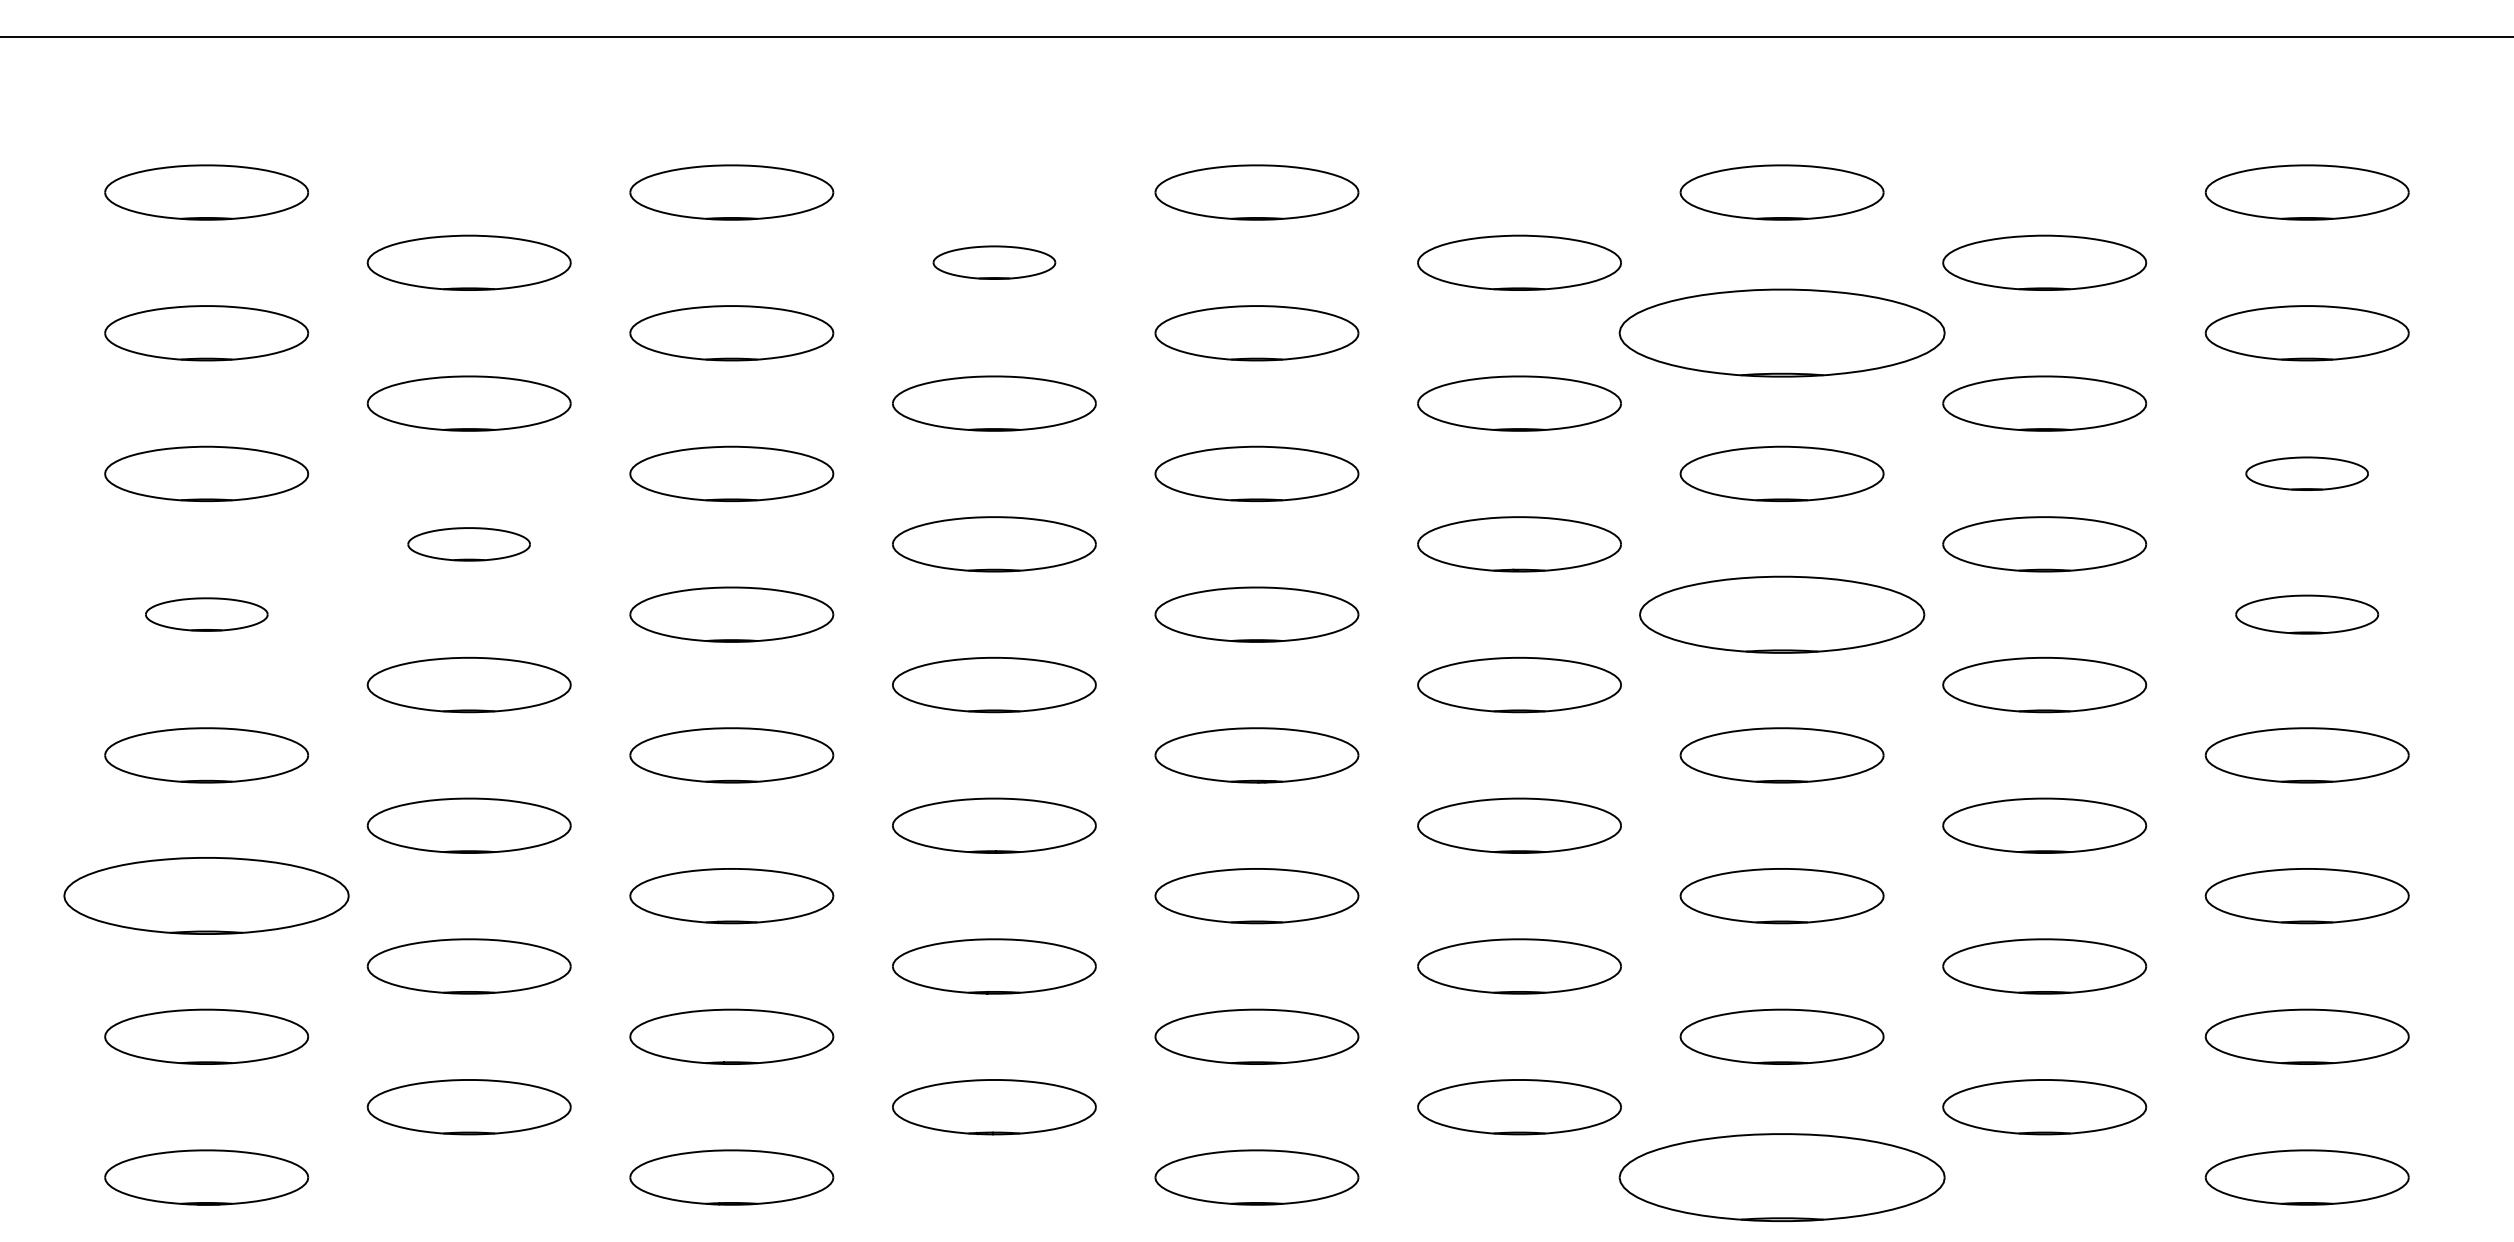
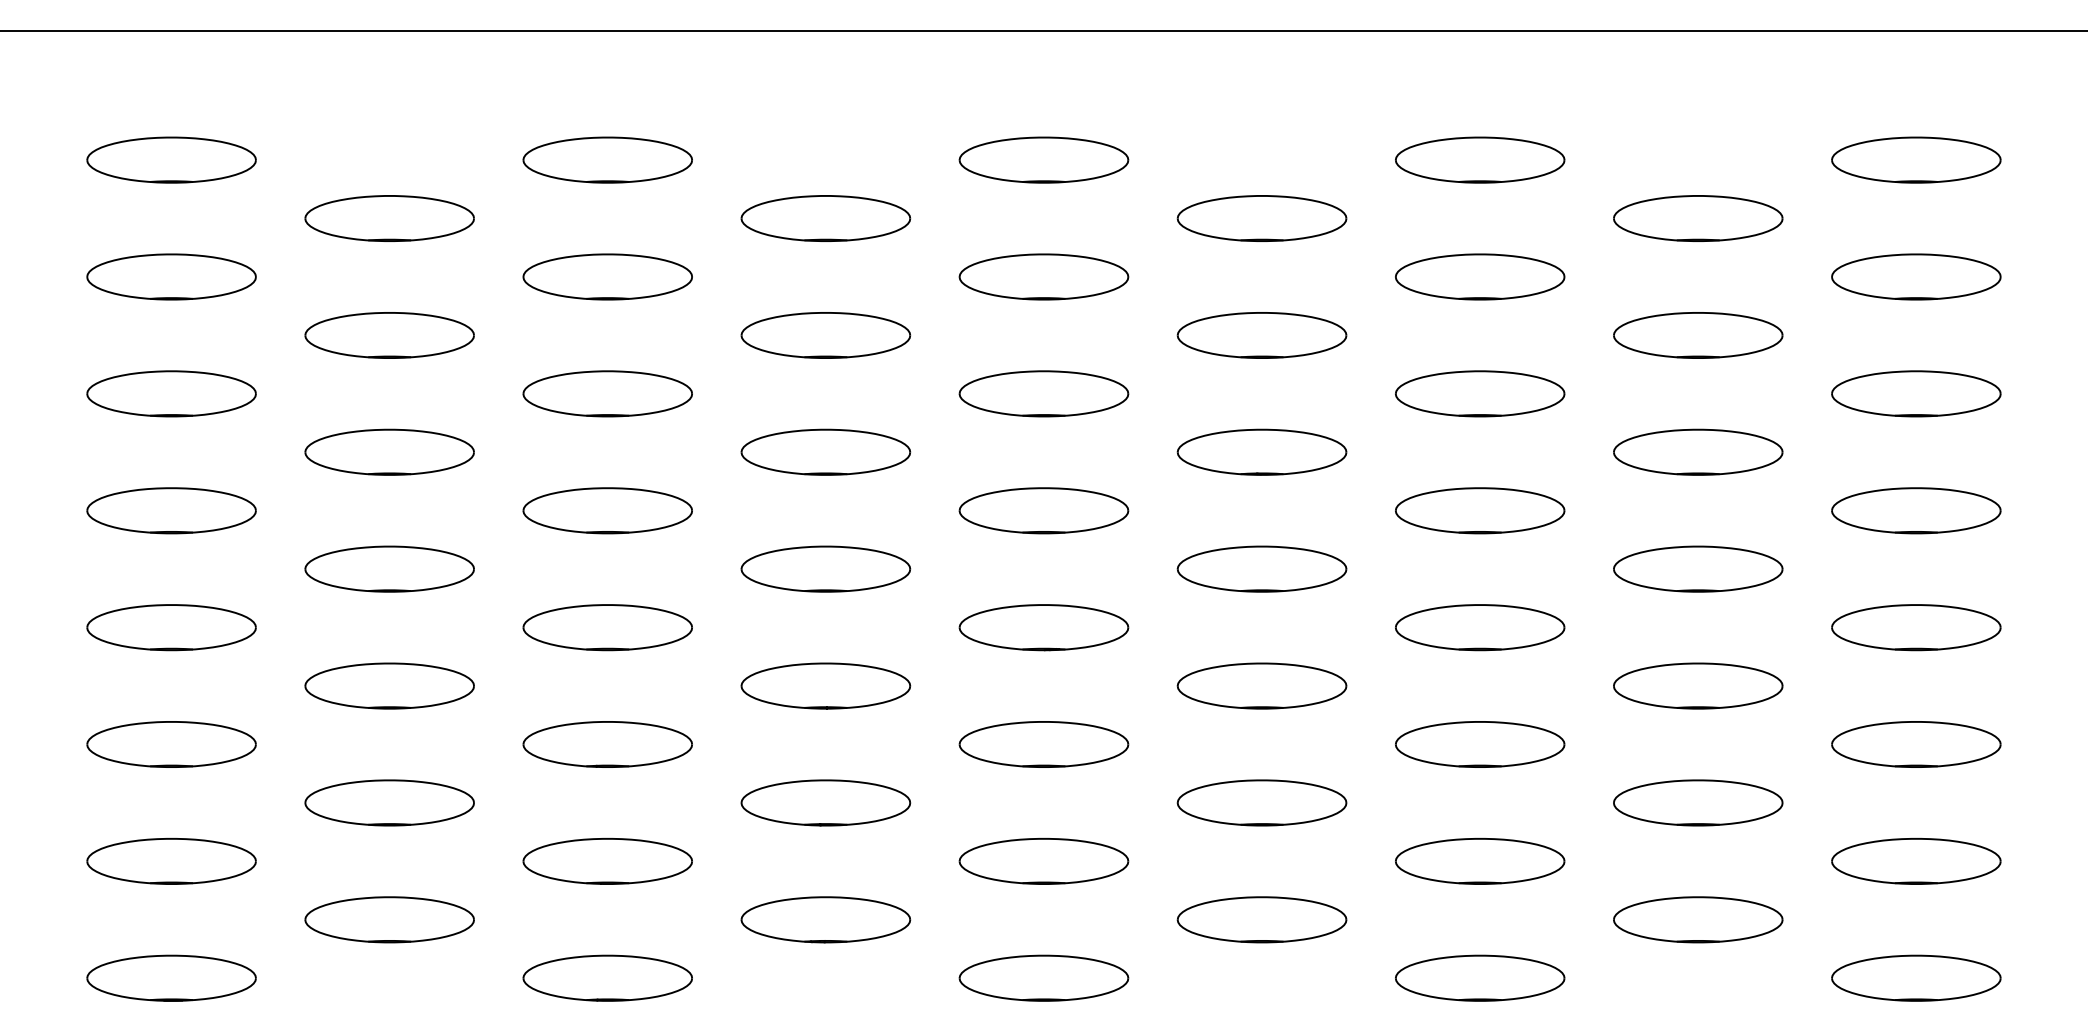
part: (994, 262) -> (825, 218), size x1.67
part: (1781, 333) -> (1479, 277), size x0.62
part: (2306, 473) -> (1915, 393), size x1.67
part: (468, 544) -> (389, 452), size x1.67
part: (206, 614) -> (171, 510), size x1.67
part: (1781, 614) -> (1479, 510), size x0.71
part: (2306, 614) -> (1915, 510), size x1.43
part: (206, 896) -> (171, 744), size x0.71
part: (1781, 1177) -> (1479, 978), size x0.62

